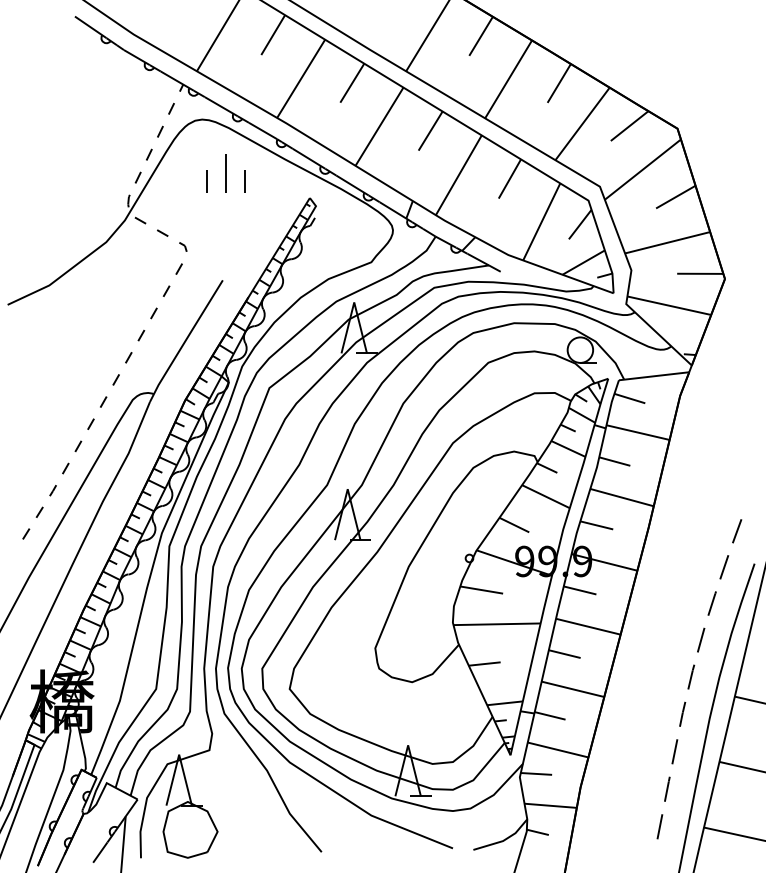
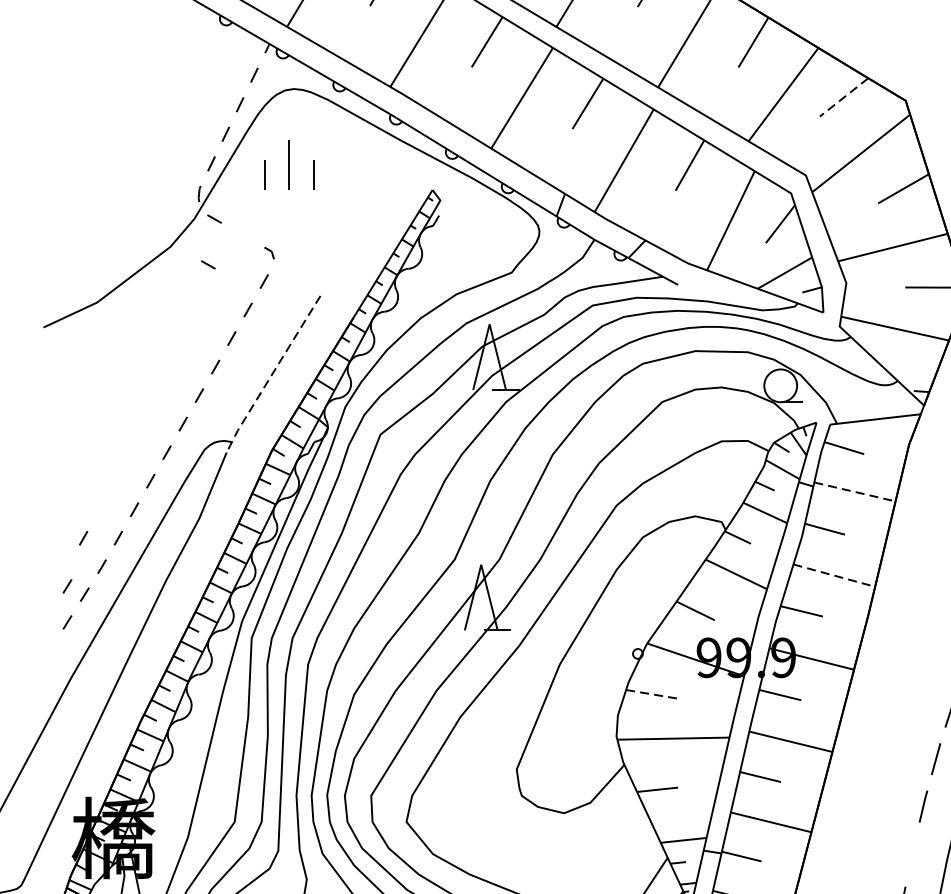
line: (629, 126) -> (843, 97), solid -> dashed
part: (225, 173) -> (289, 164), moved
line: (162, 232) -> (208, 263), moved
line: (185, 341) -> (272, 374), solid -> dashed
line: (638, 432) -> (855, 491), solid -> dashed
line: (38, 468) -> (83, 538), added
line: (622, 497) -> (834, 575), solid -> dashed
line: (26, 505) -> (67, 585), added
line: (481, 590) -> (653, 695), solid -> dashed
line: (682, 713) -> (912, 853), removed

